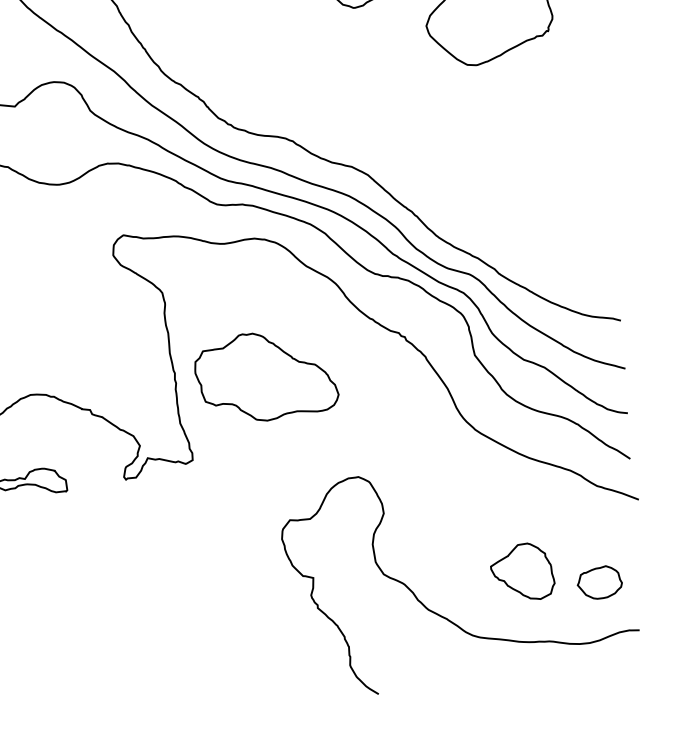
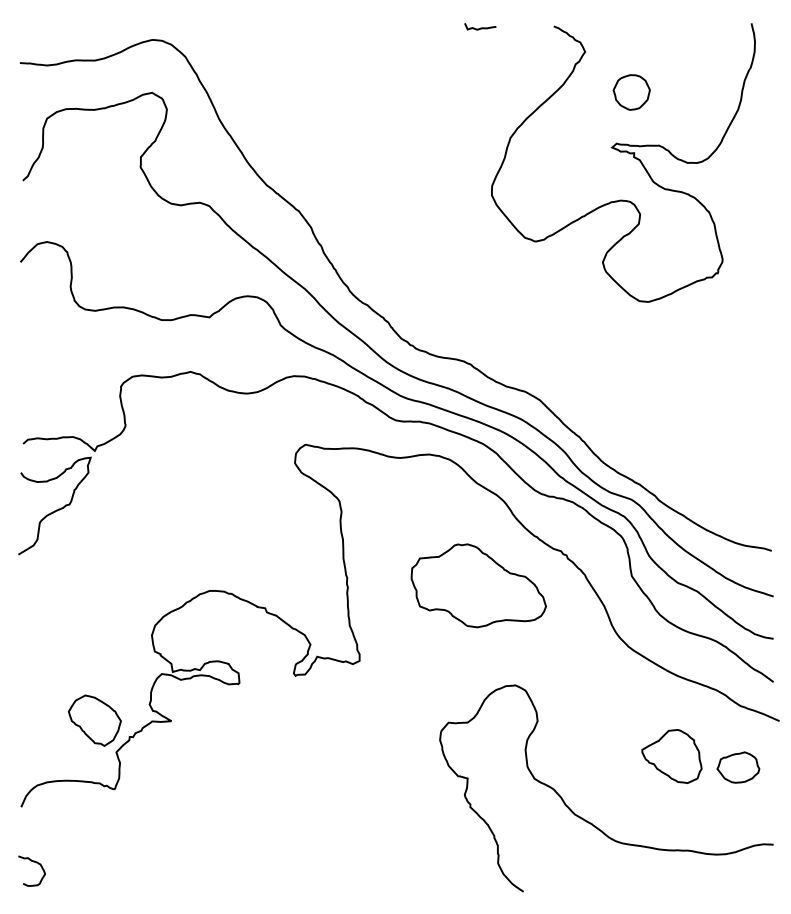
part: (266, 376) -> (478, 585), moved
part: (522, 571) -> (671, 756), moved
part: (599, 582) -> (738, 767), moved

